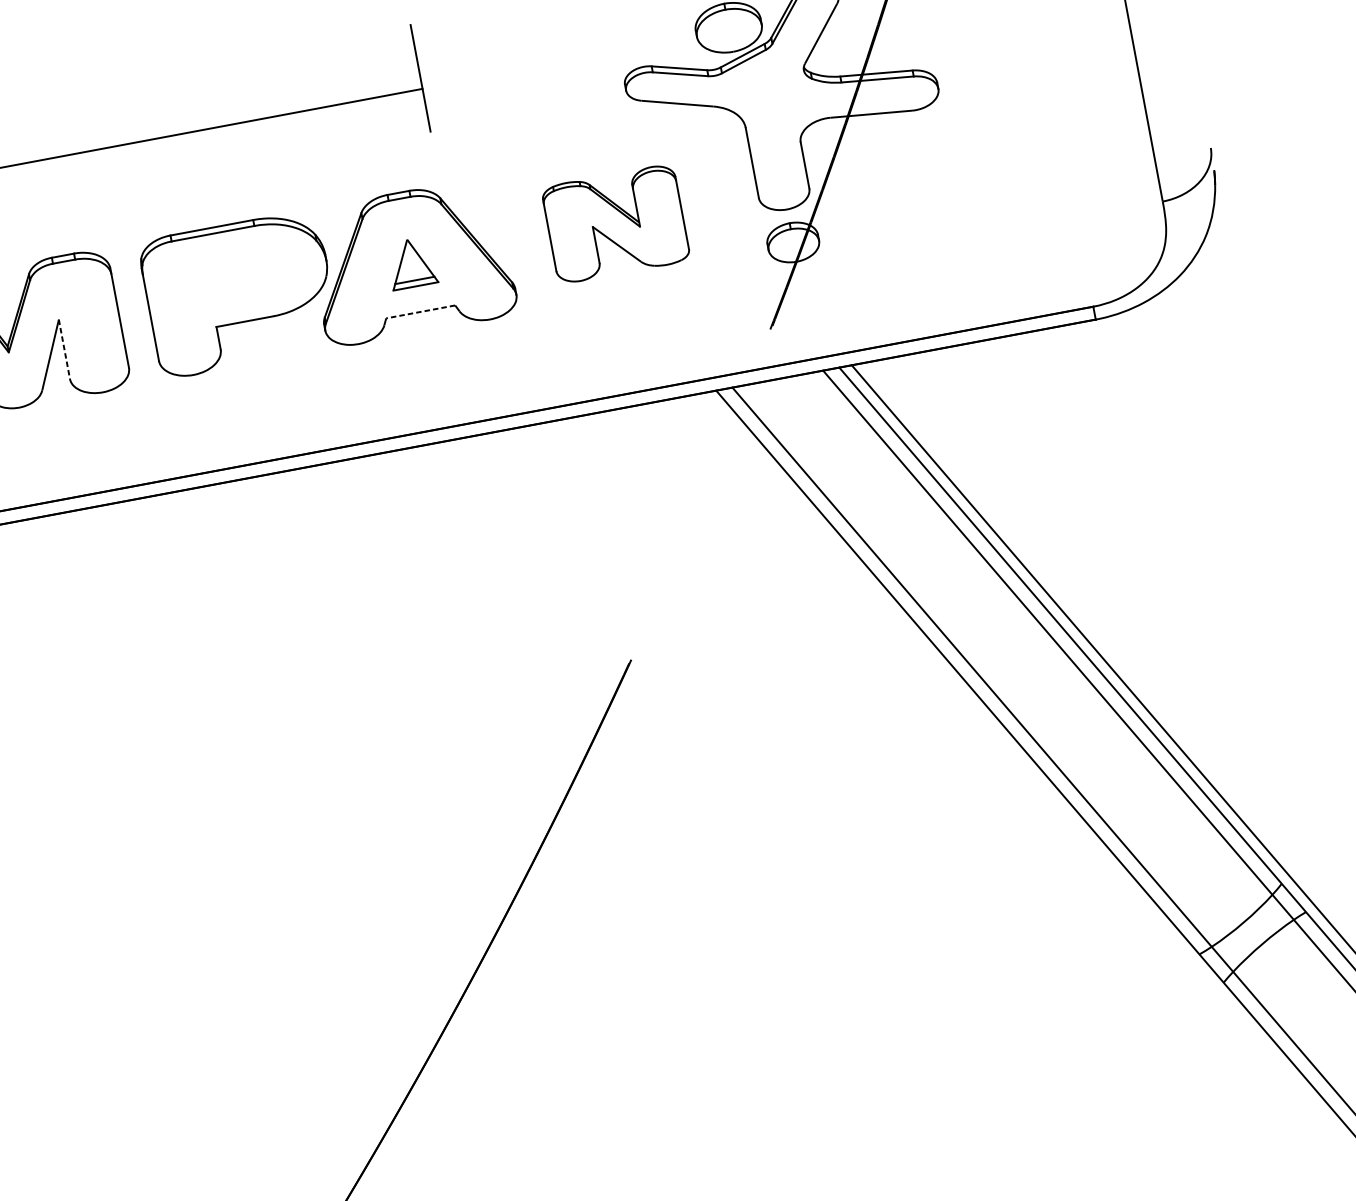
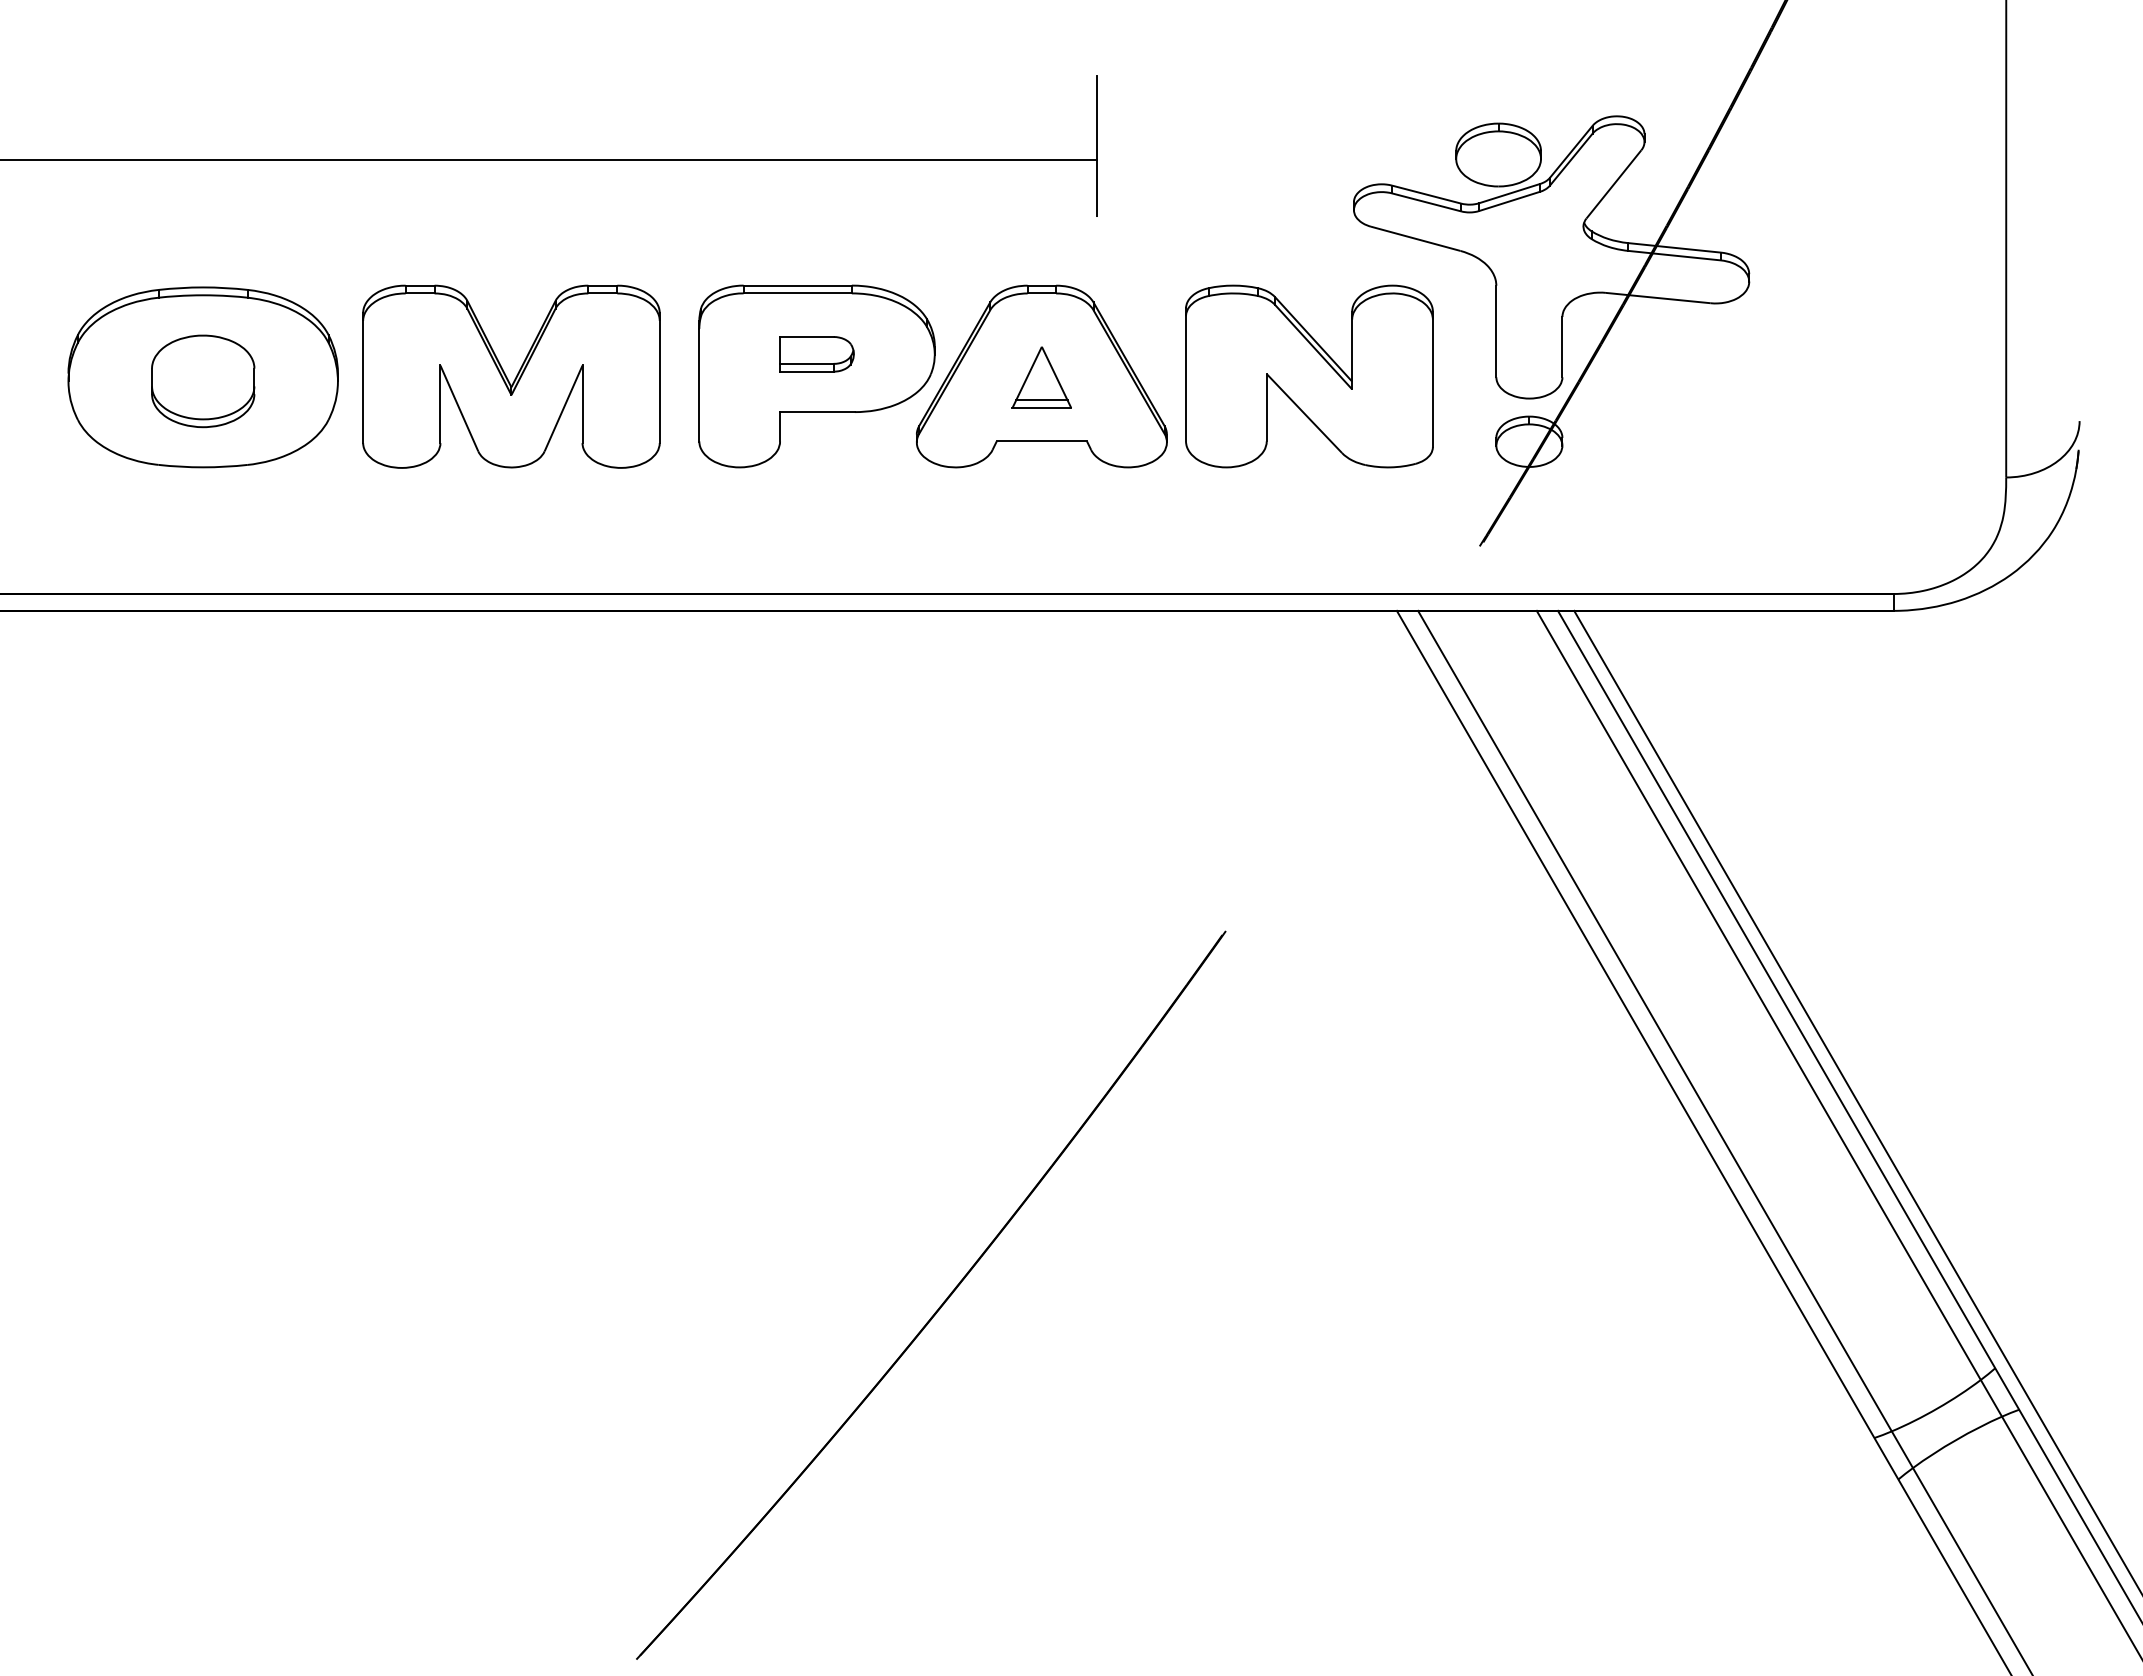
part: (615, 224) -> (1309, 376), size x1.43
part: (236, 277) -> (816, 354), added
line: (420, 312) -> (1041, 441), dashed -> solid
line: (64, 349) -> (582, 404), dashed -> solid

